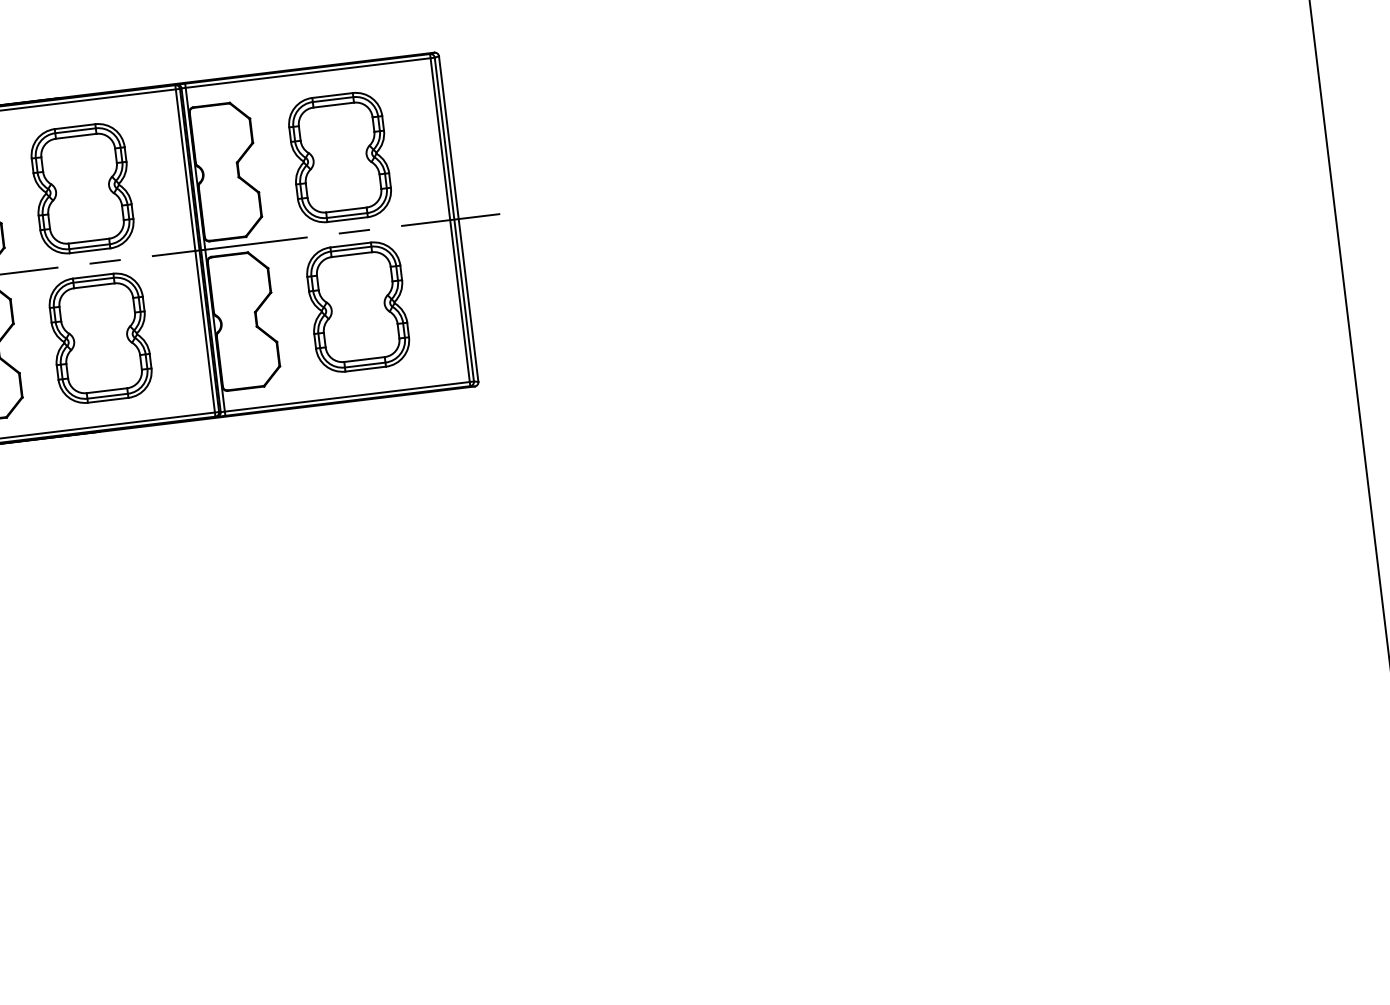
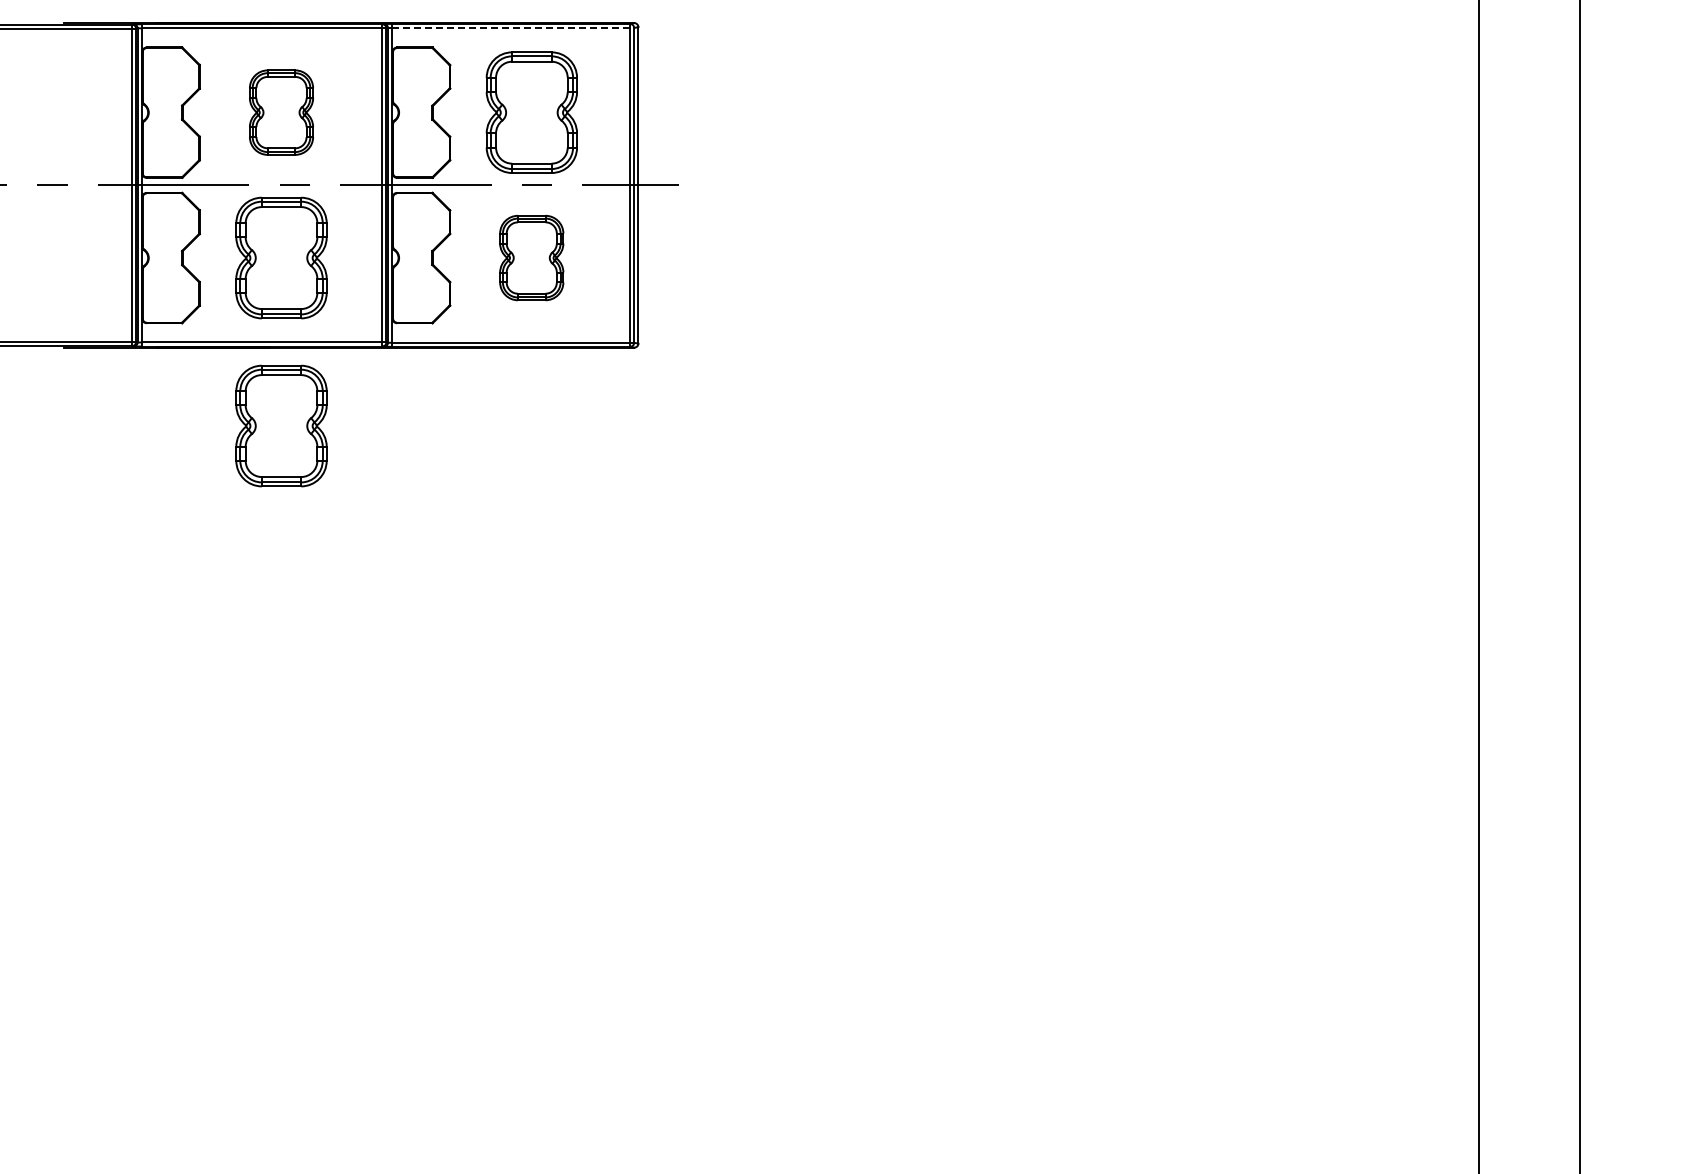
line: (310, 73) -> (513, 28), solid -> dashed
part: (82, 188) -> (281, 112), size x0.7
part: (357, 306) -> (531, 257), size x0.7
part: (121, 510) -> (281, 425), added

